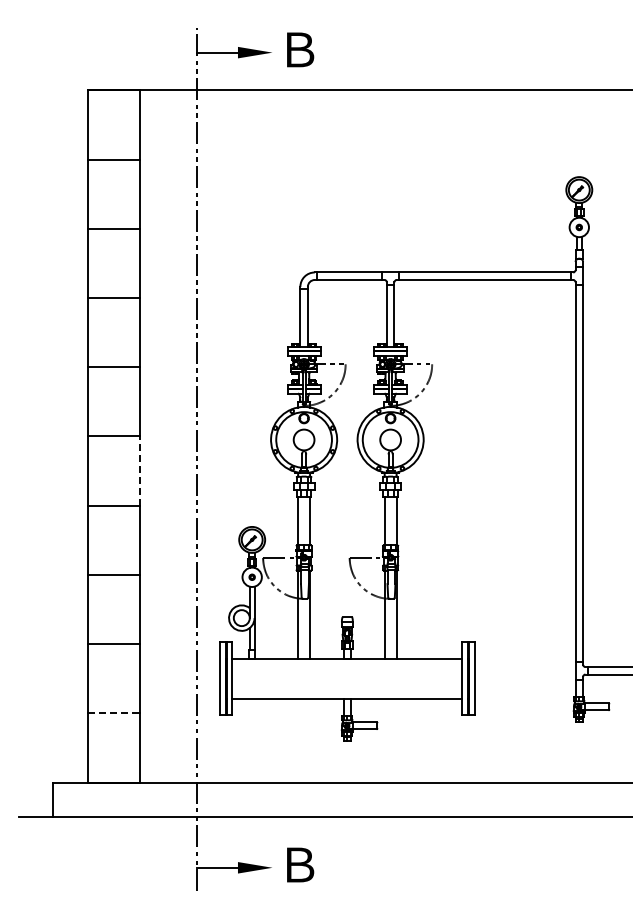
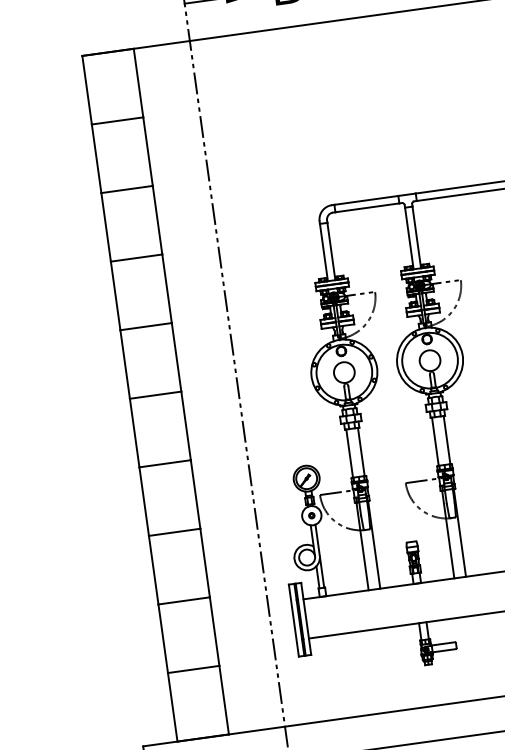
line: (140, 471) -> (186, 426), dashed -> solid
line: (114, 713) -> (194, 669), dashed -> solid

